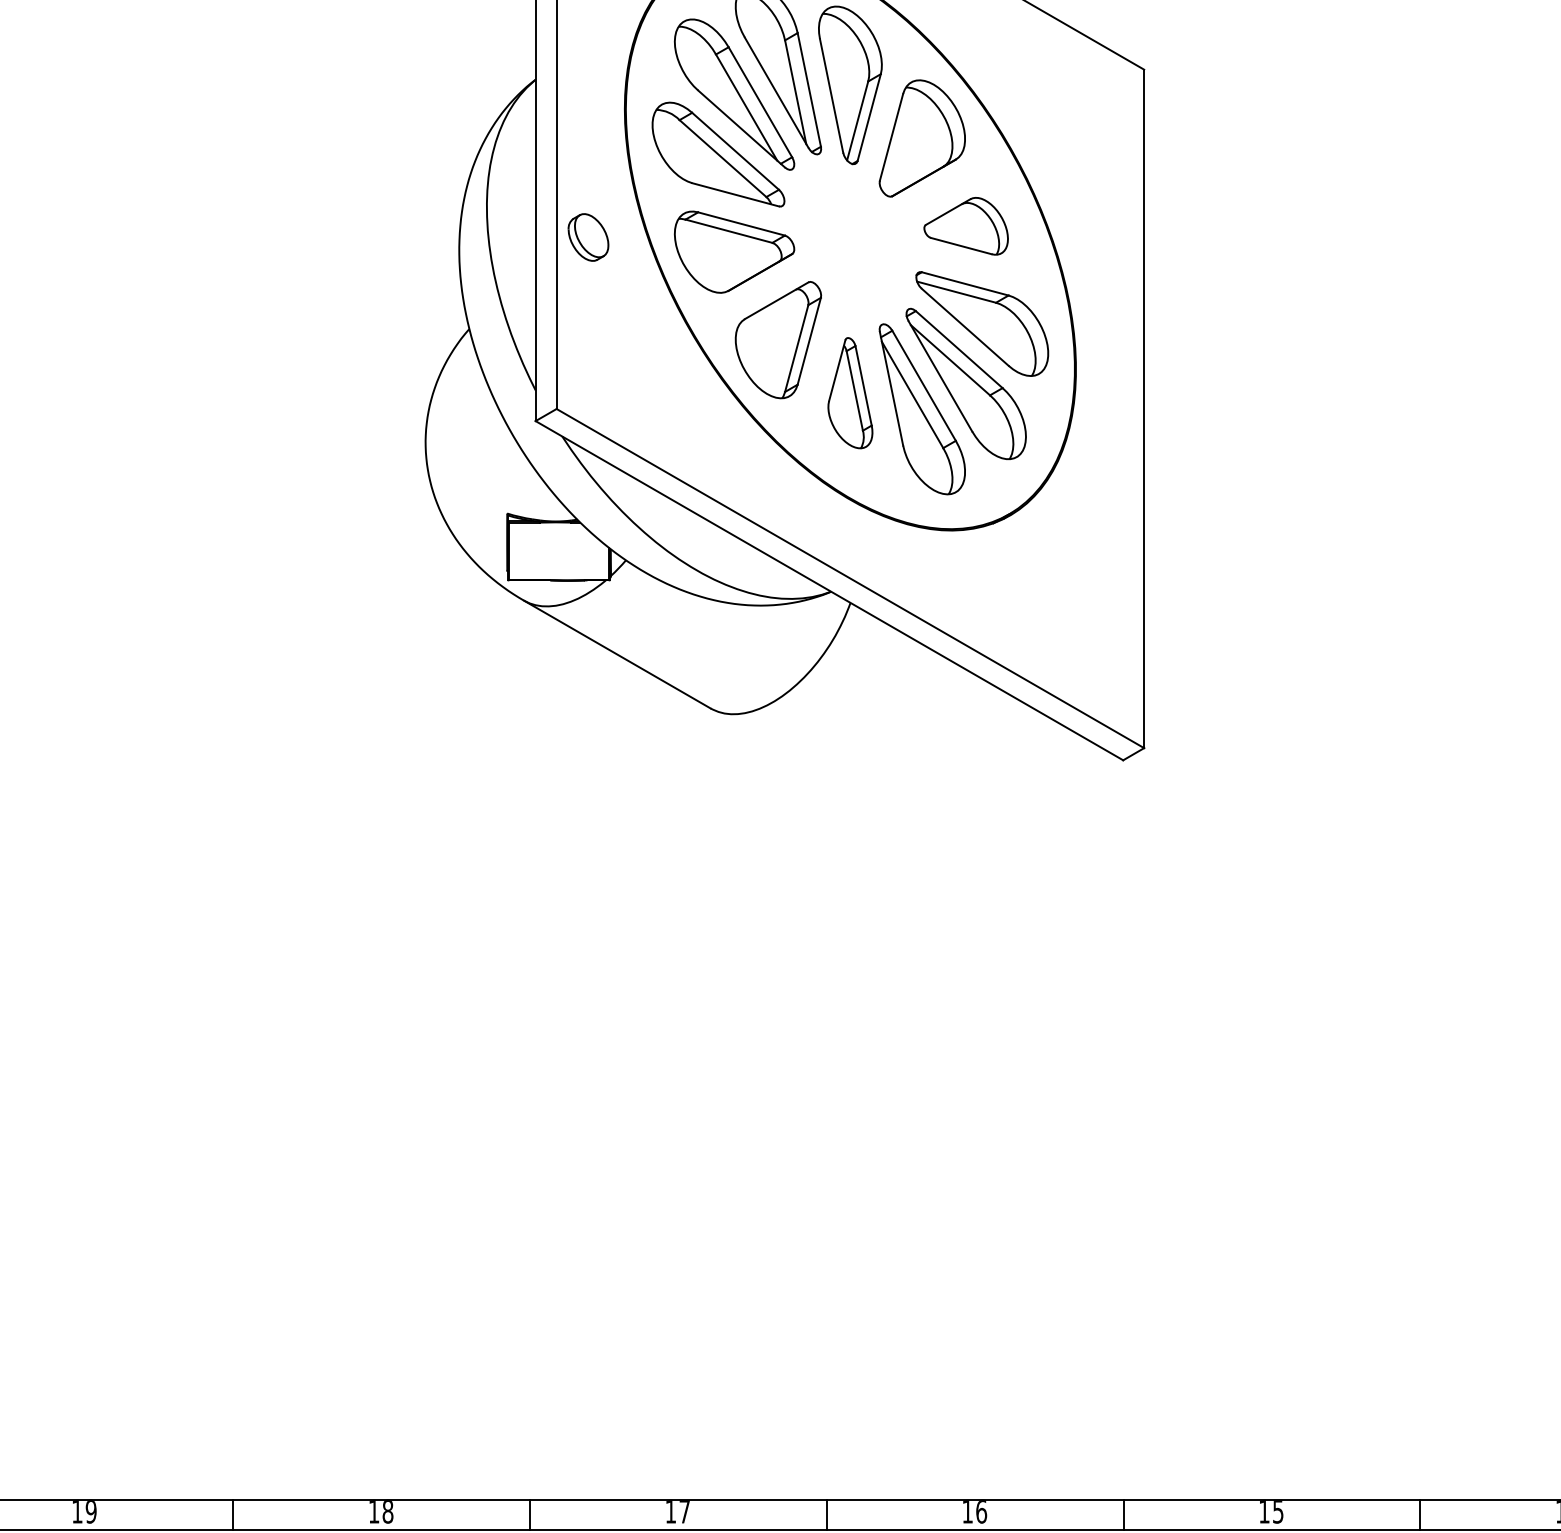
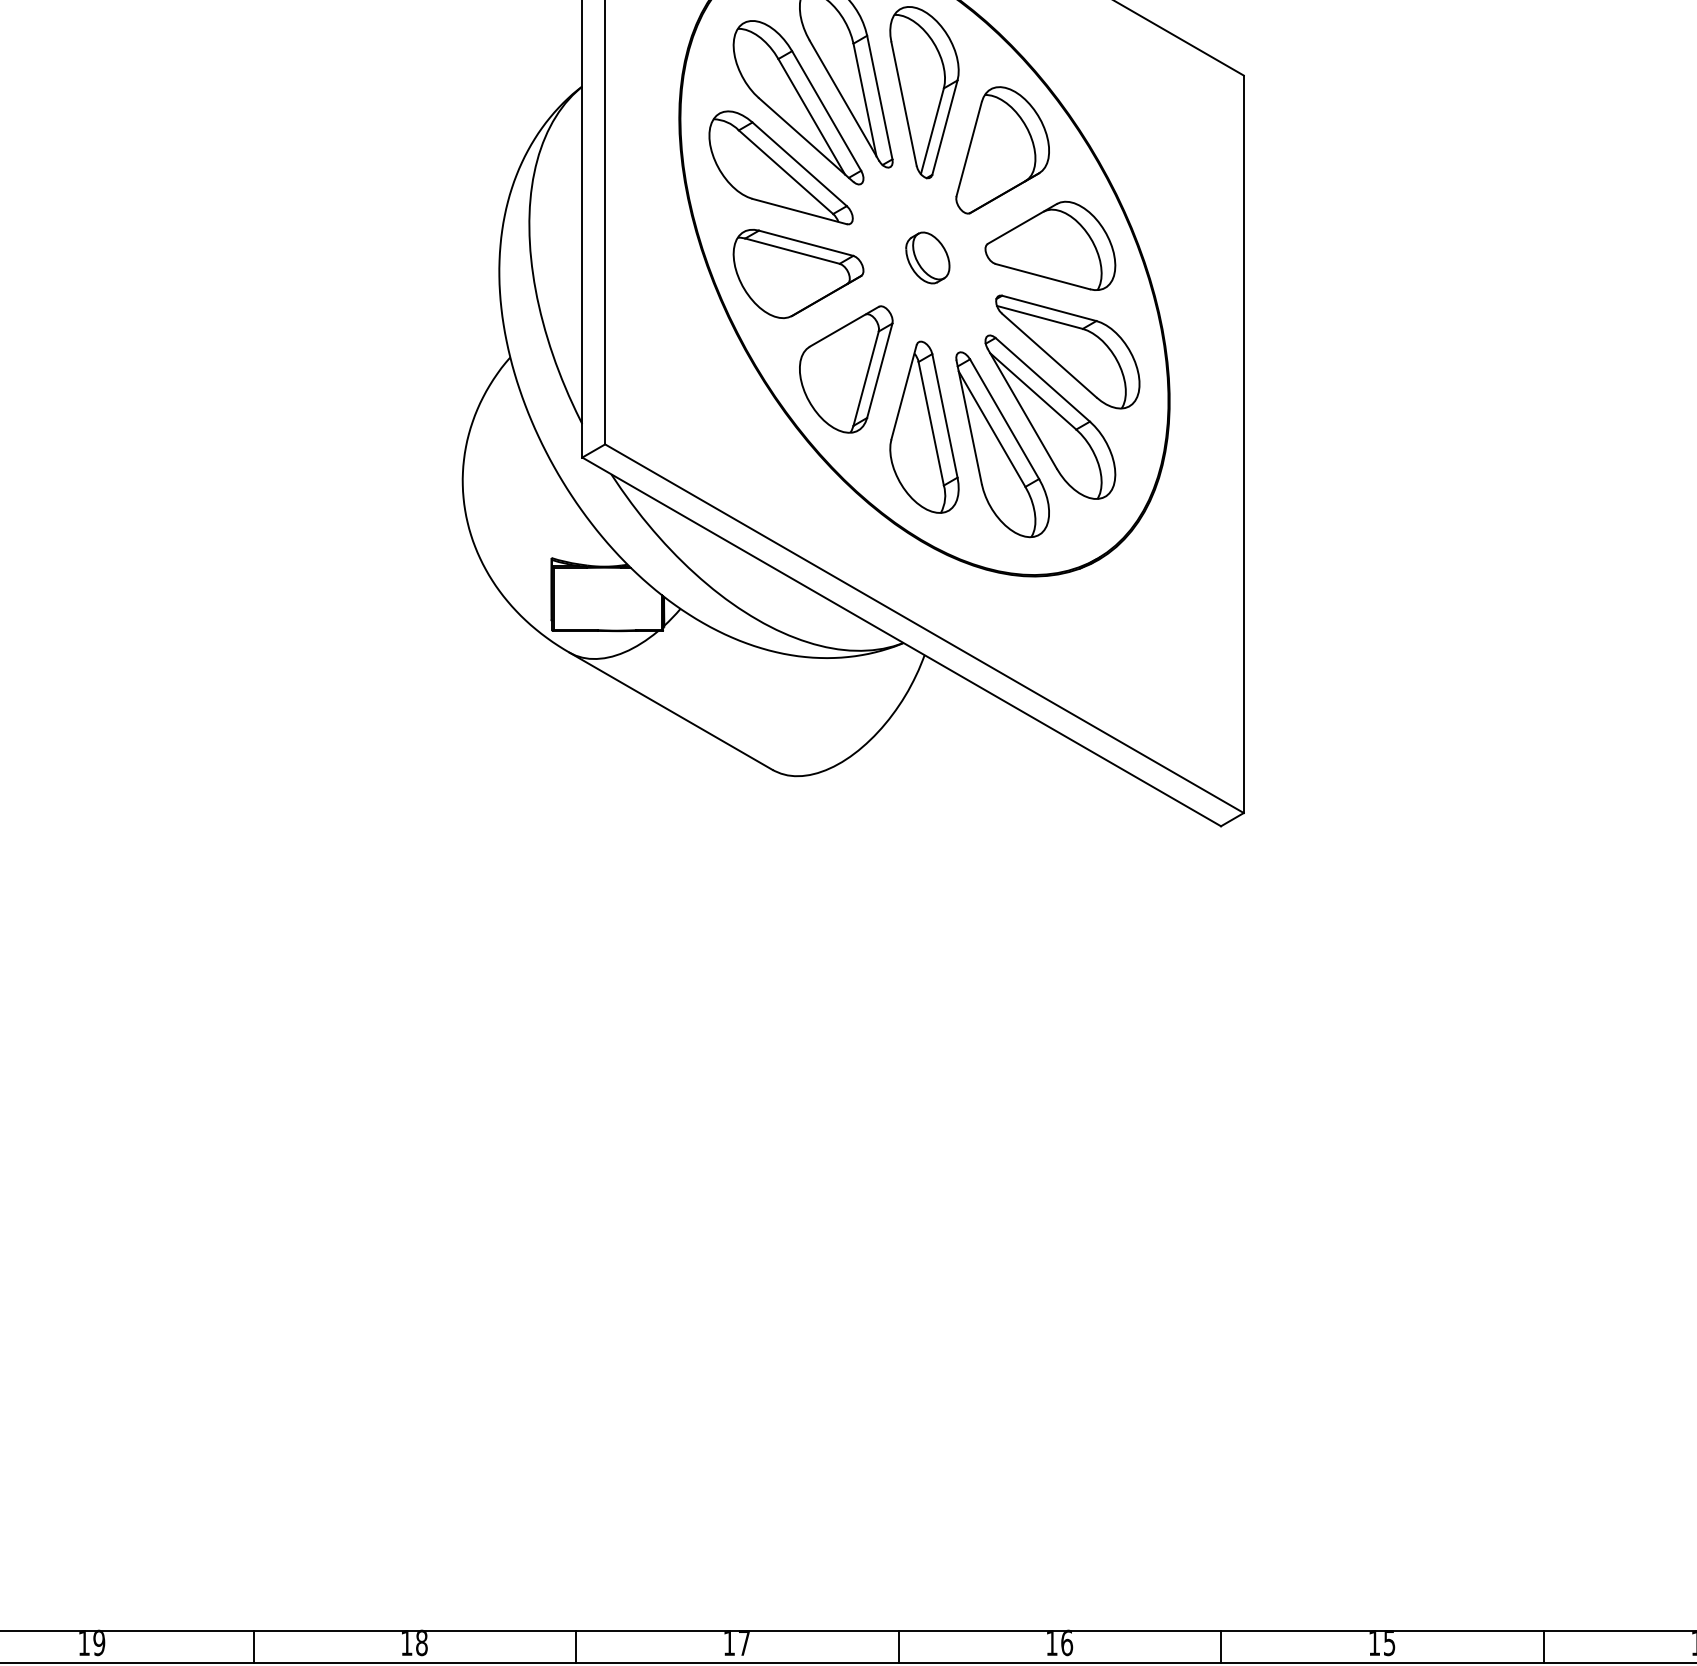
part: (965, 225) -> (1049, 244), size x1.43
part: (588, 237) -> (927, 257), moved
part: (850, 392) -> (924, 426), size x1.43

